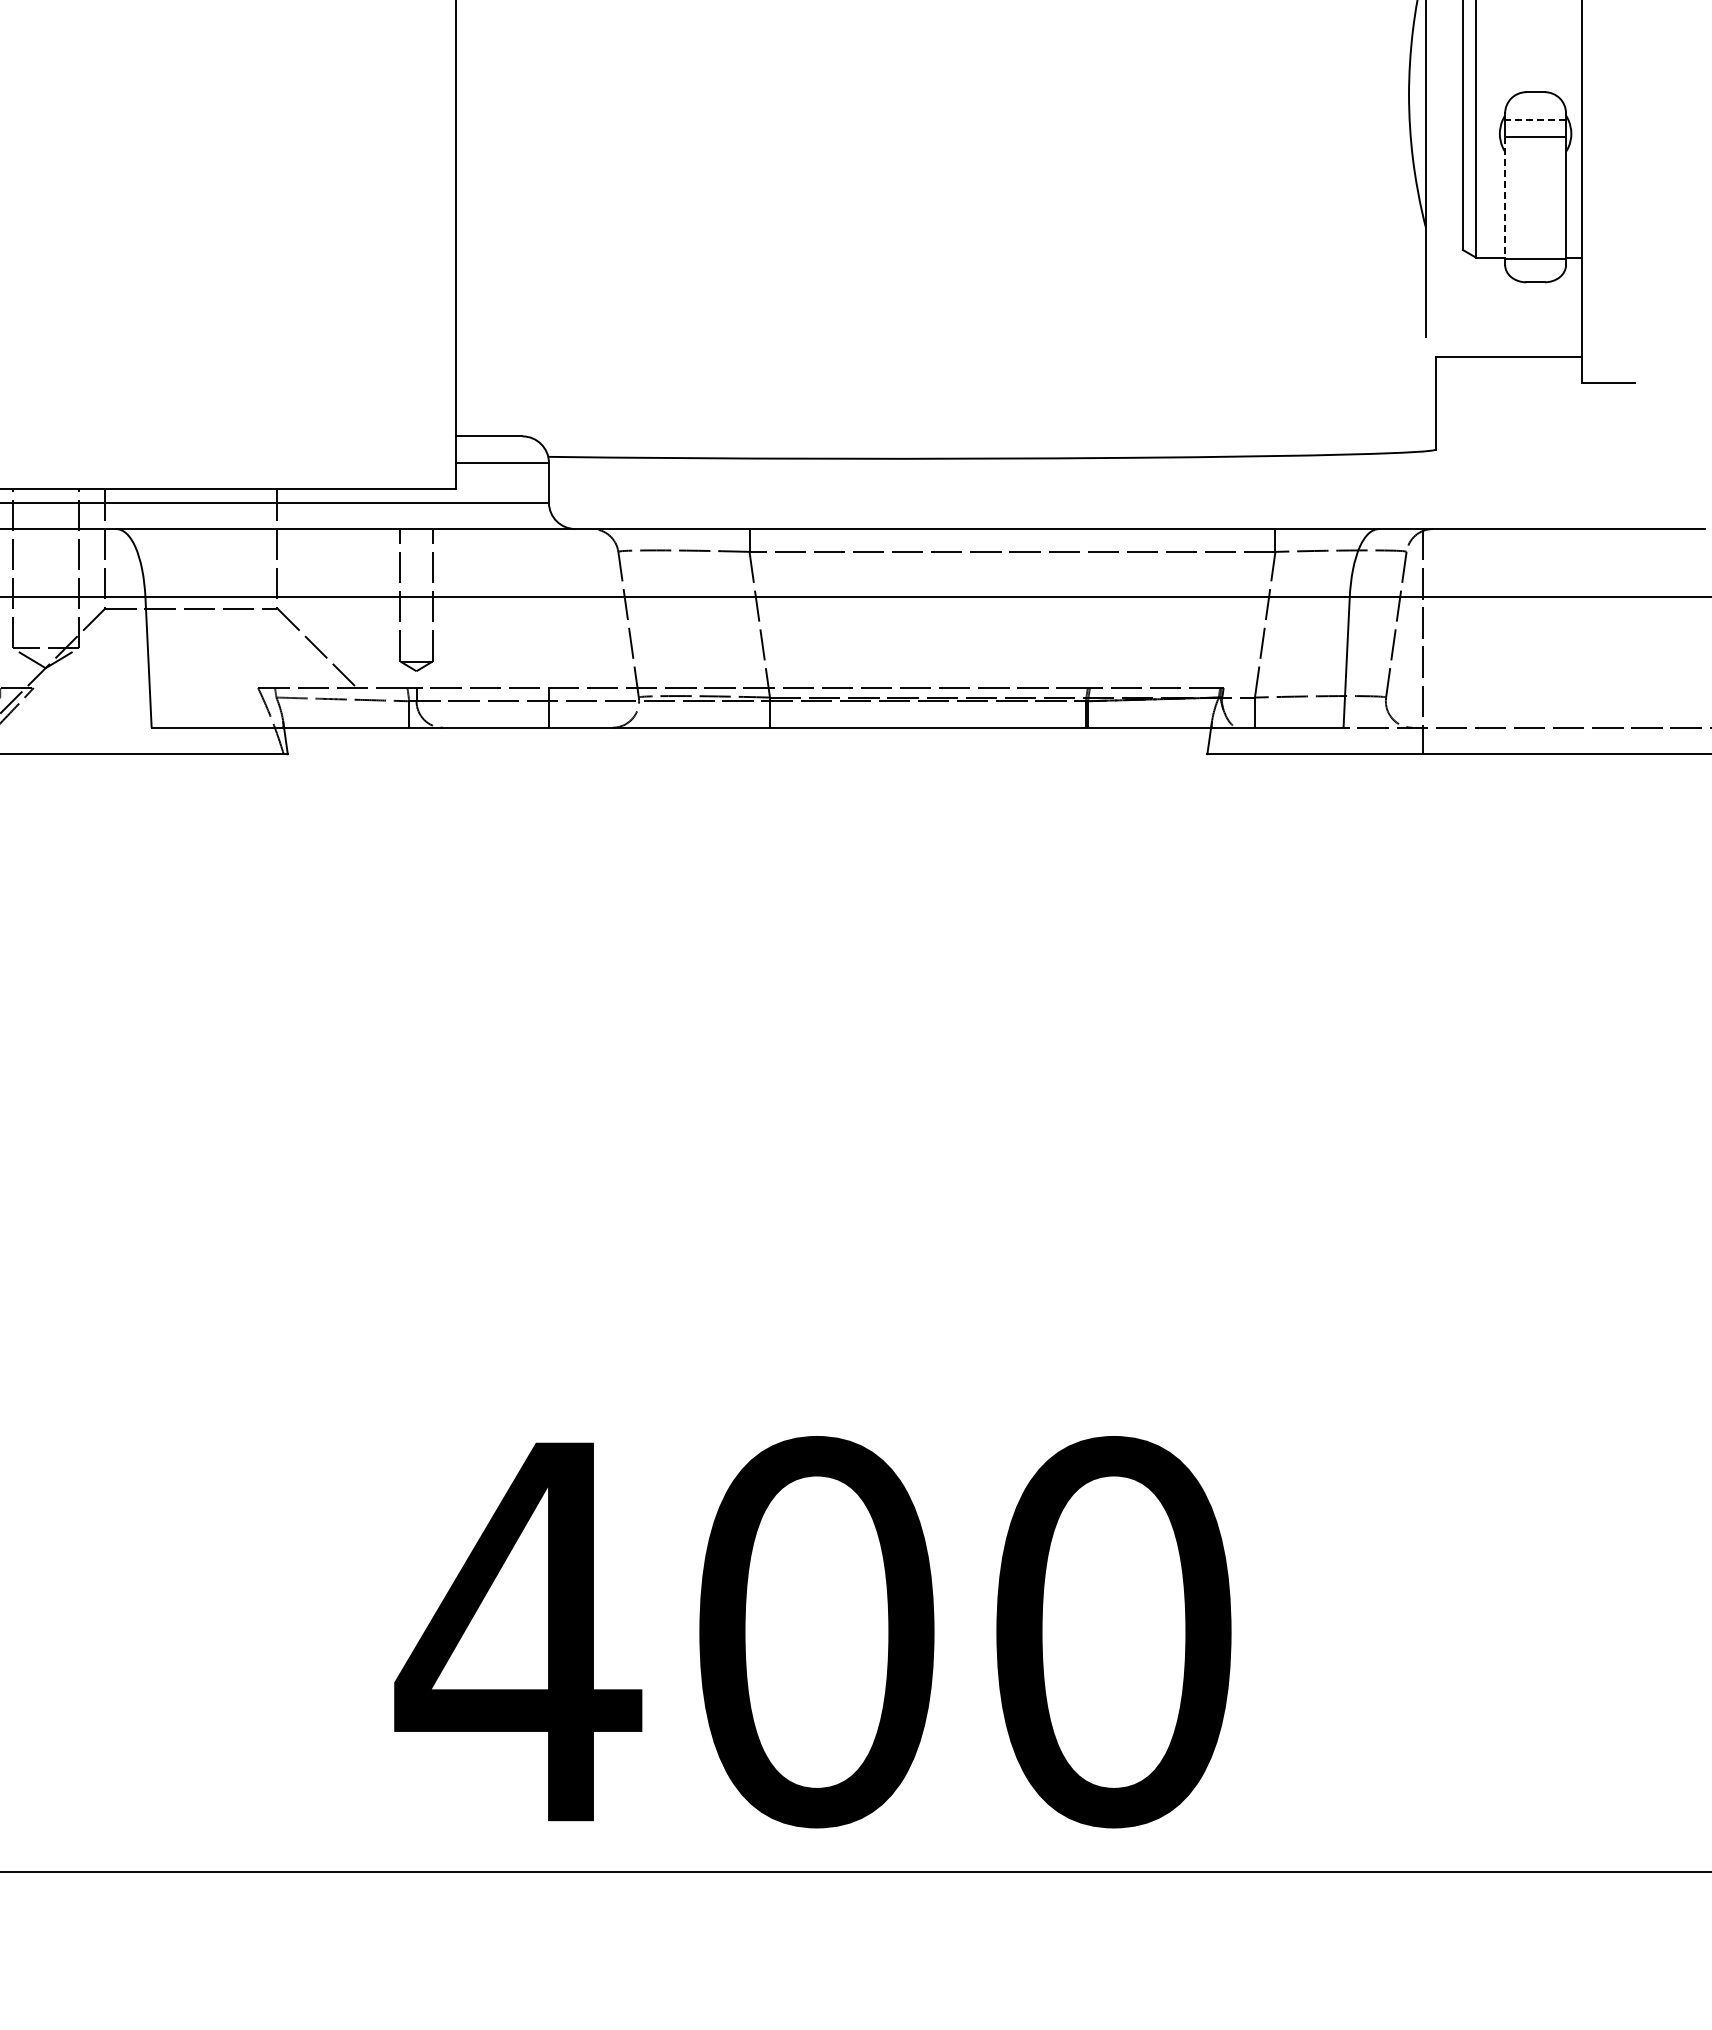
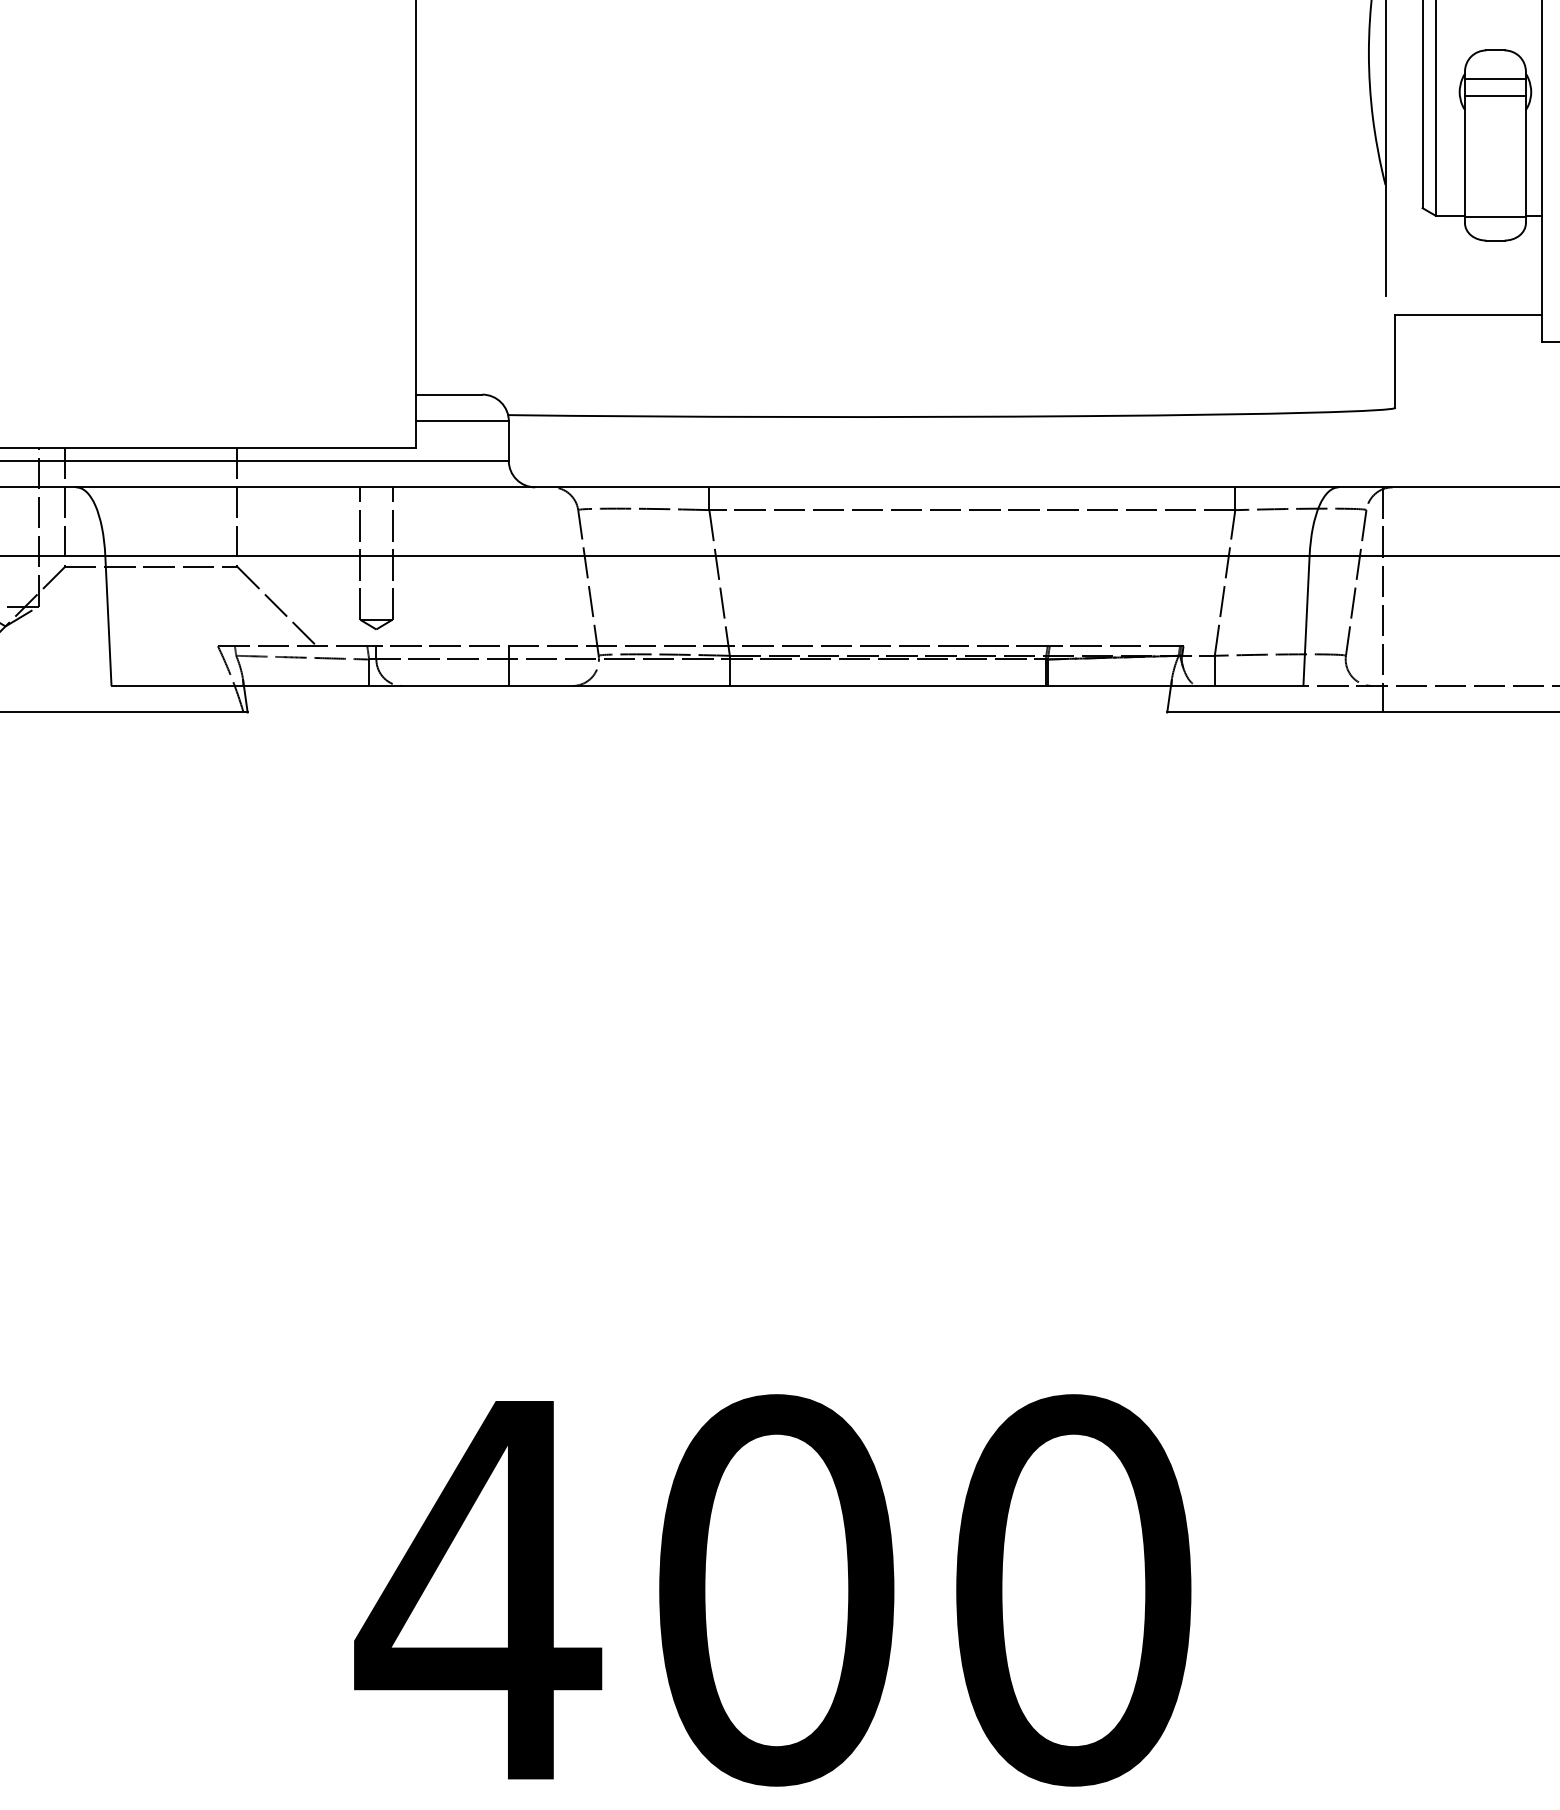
line: (1535, 120) -> (1495, 78), dashed -> solid
line: (1505, 198) -> (1465, 156), dashed -> solid

